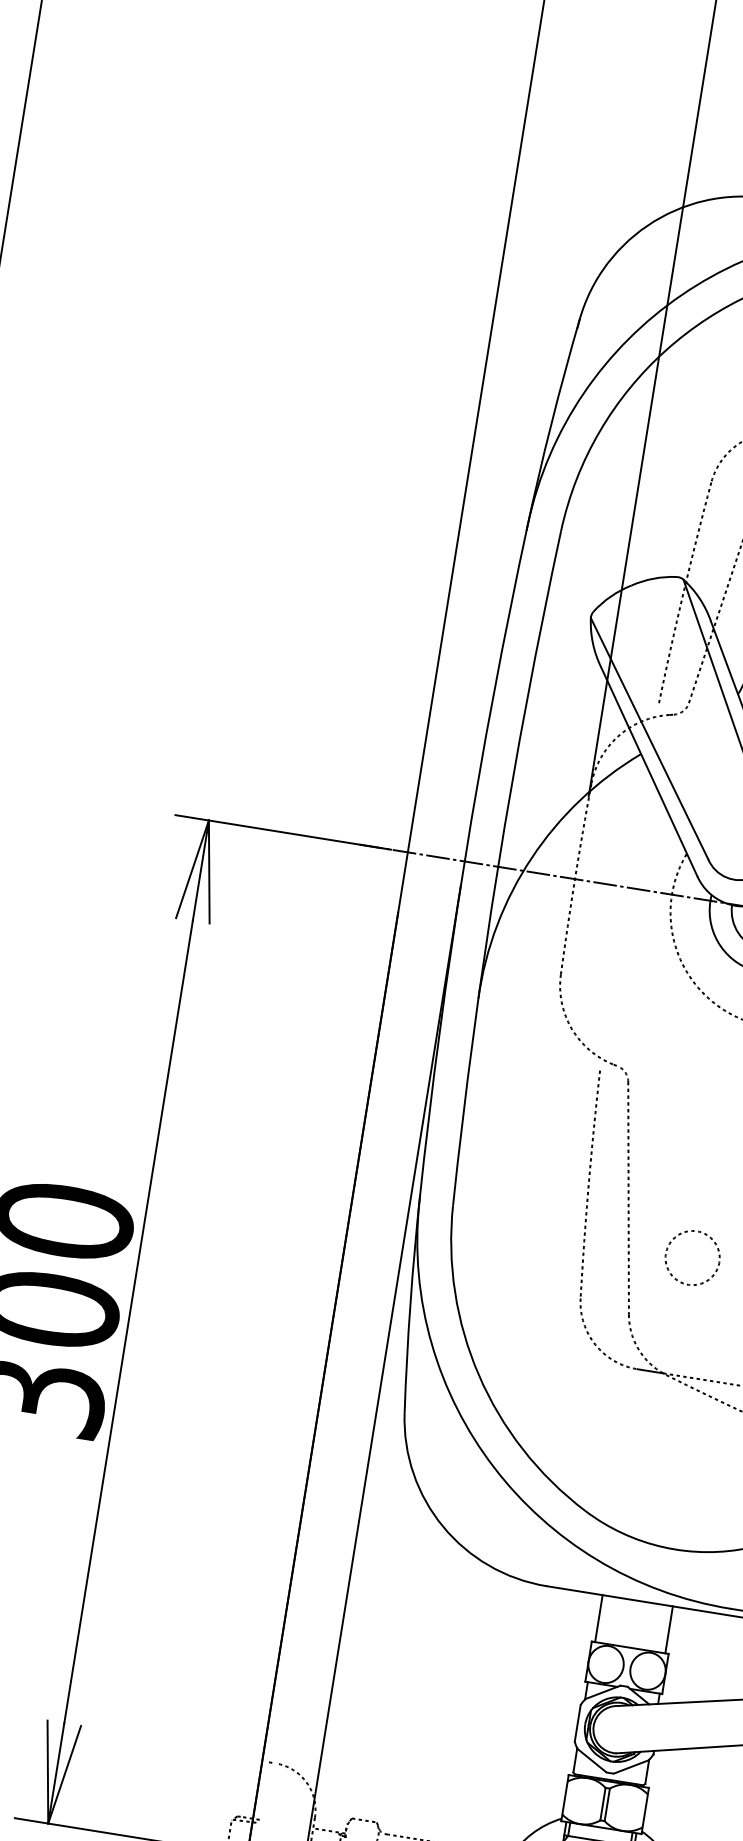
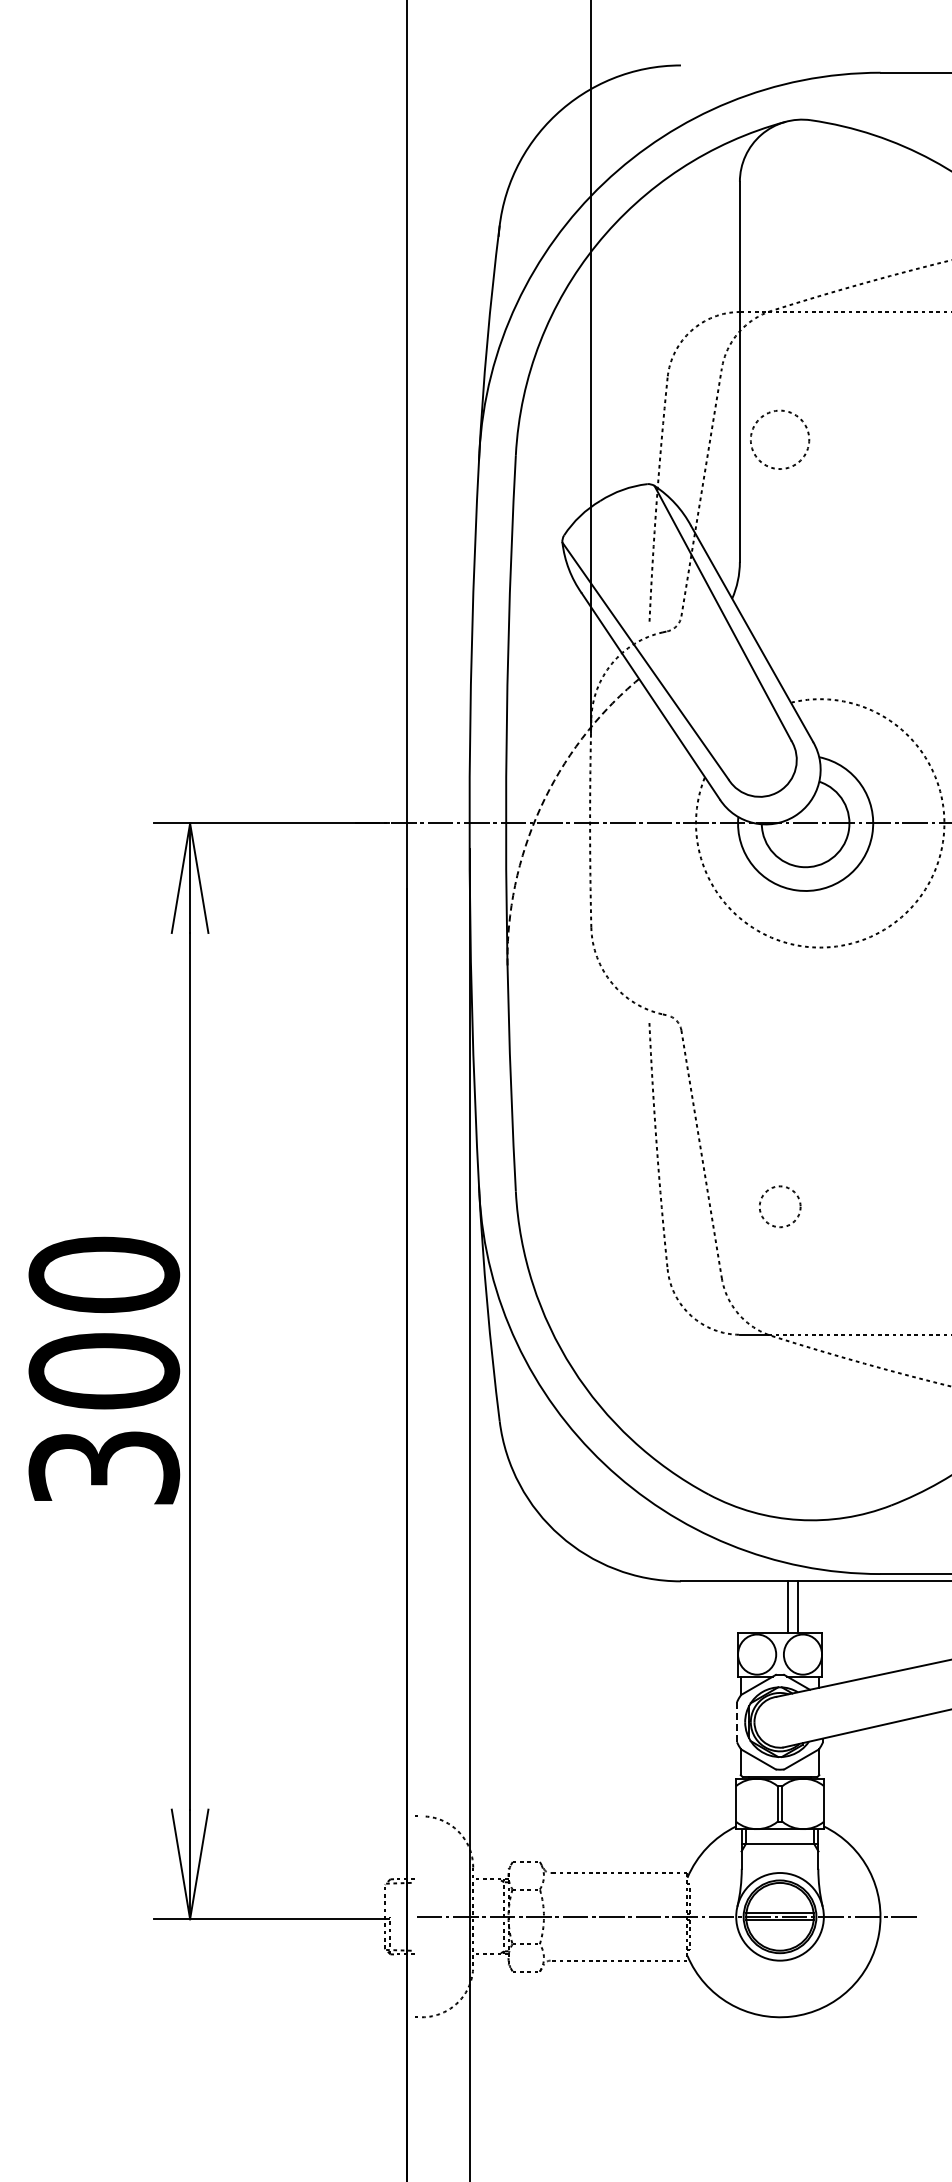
arc: (531, 858) -> (540, 808), solid -> dashed
circle: (693, 1257) -> (780, 1206), size x0.7
line: (598, 1618) -> (797, 1606), moved
line: (669, 1629) -> (788, 1606), moved
line: (578, 1723) -> (737, 1722), solid -> dashed

